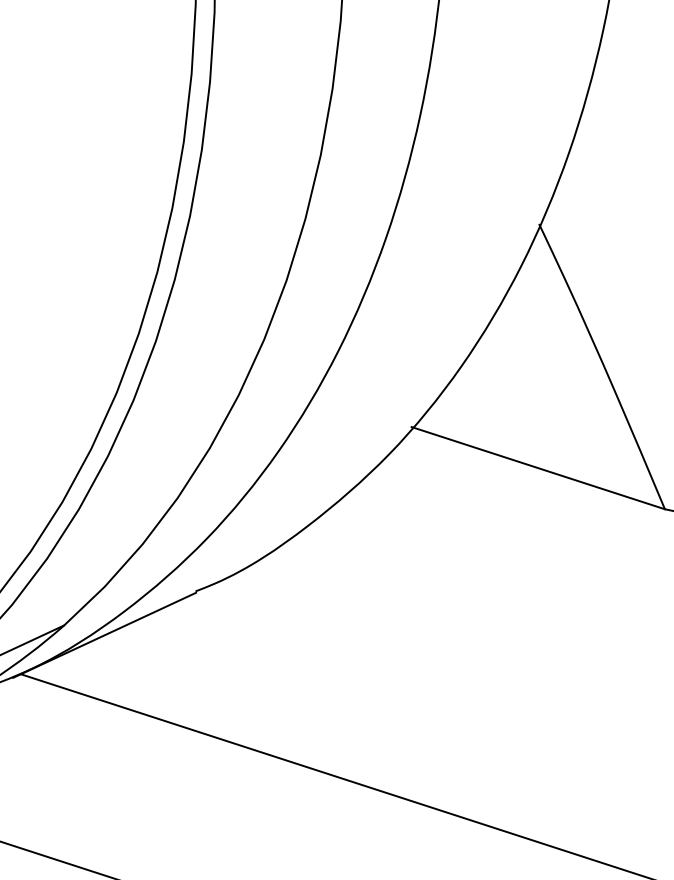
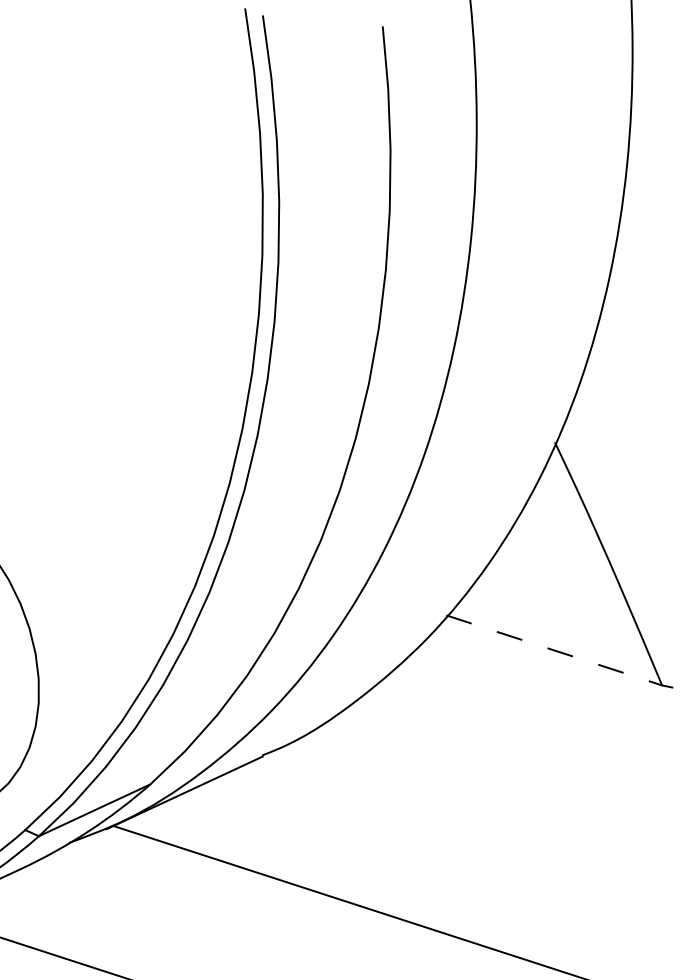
line: (538, 468) -> (554, 650), solid -> dashed

